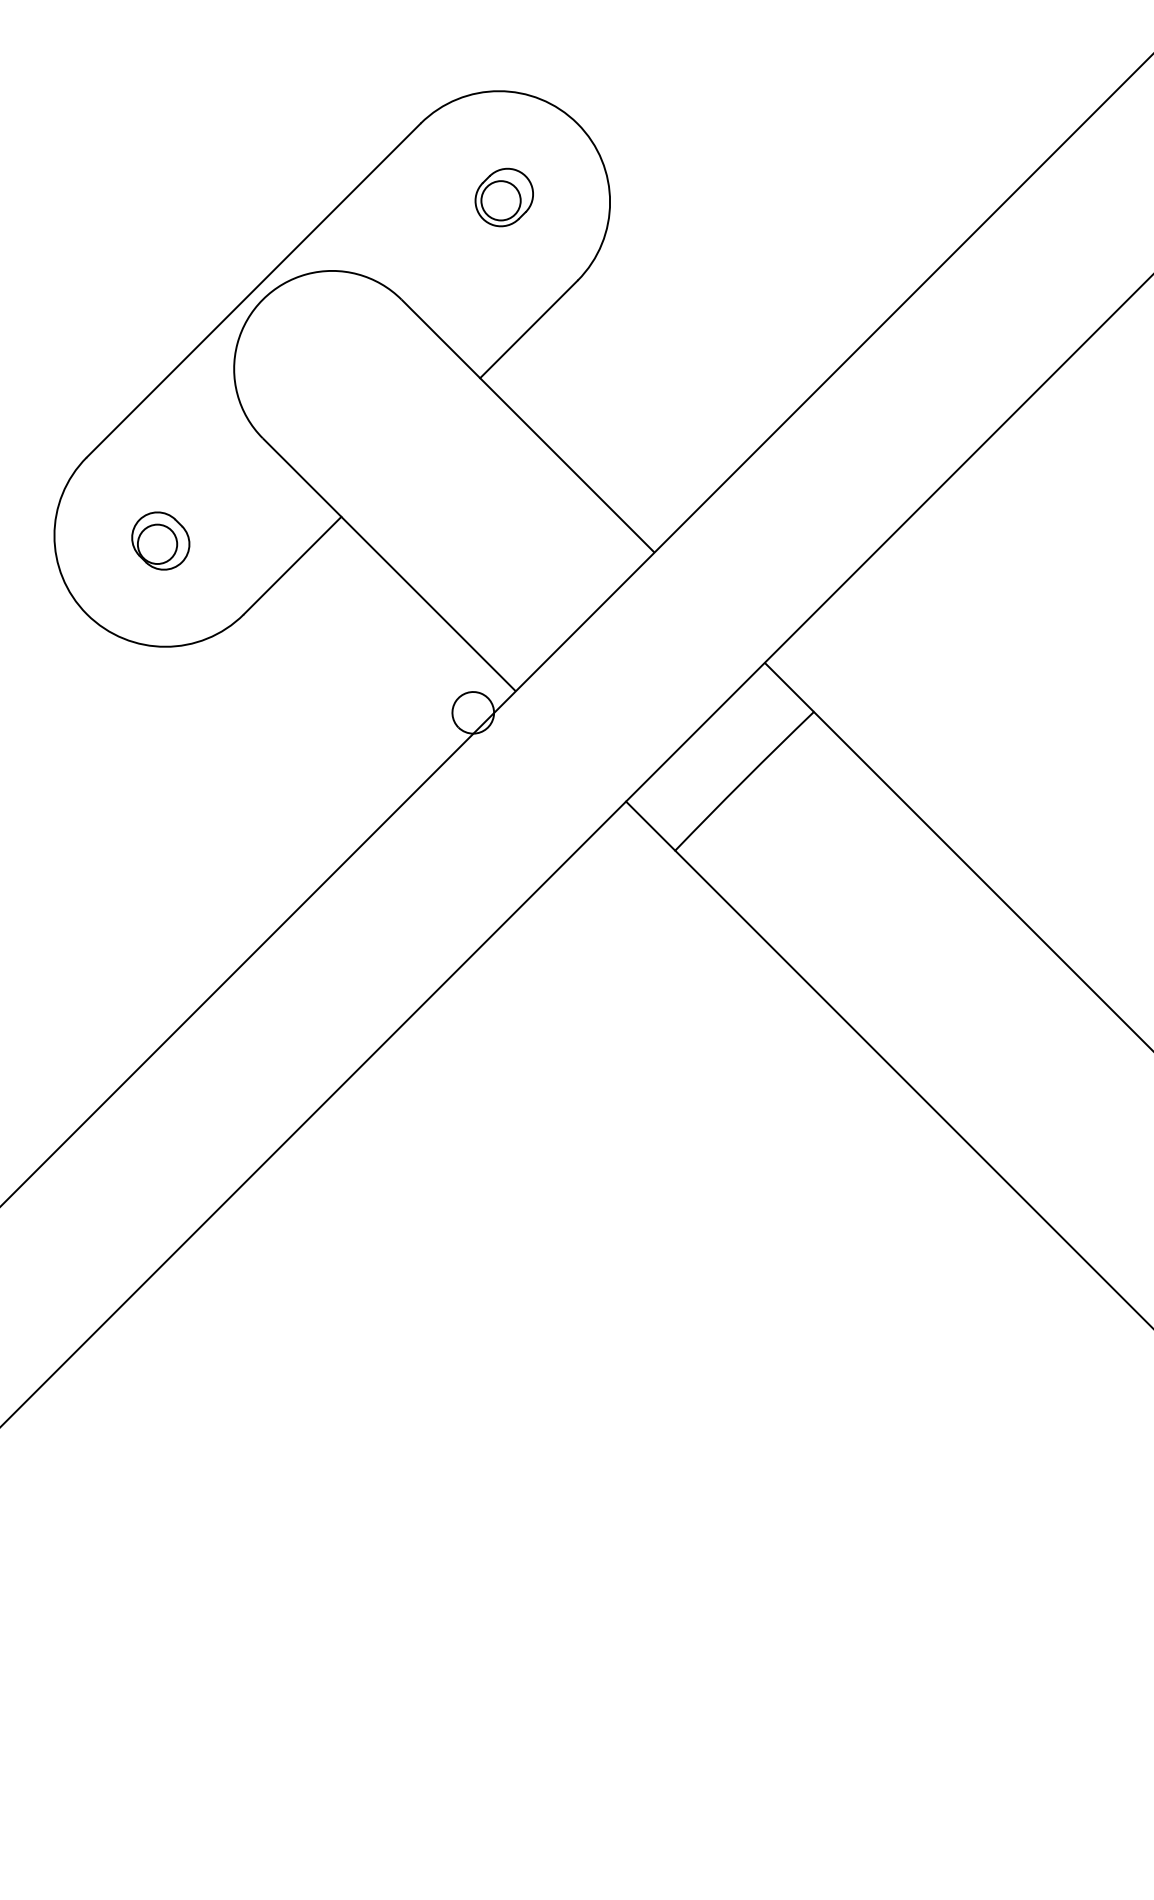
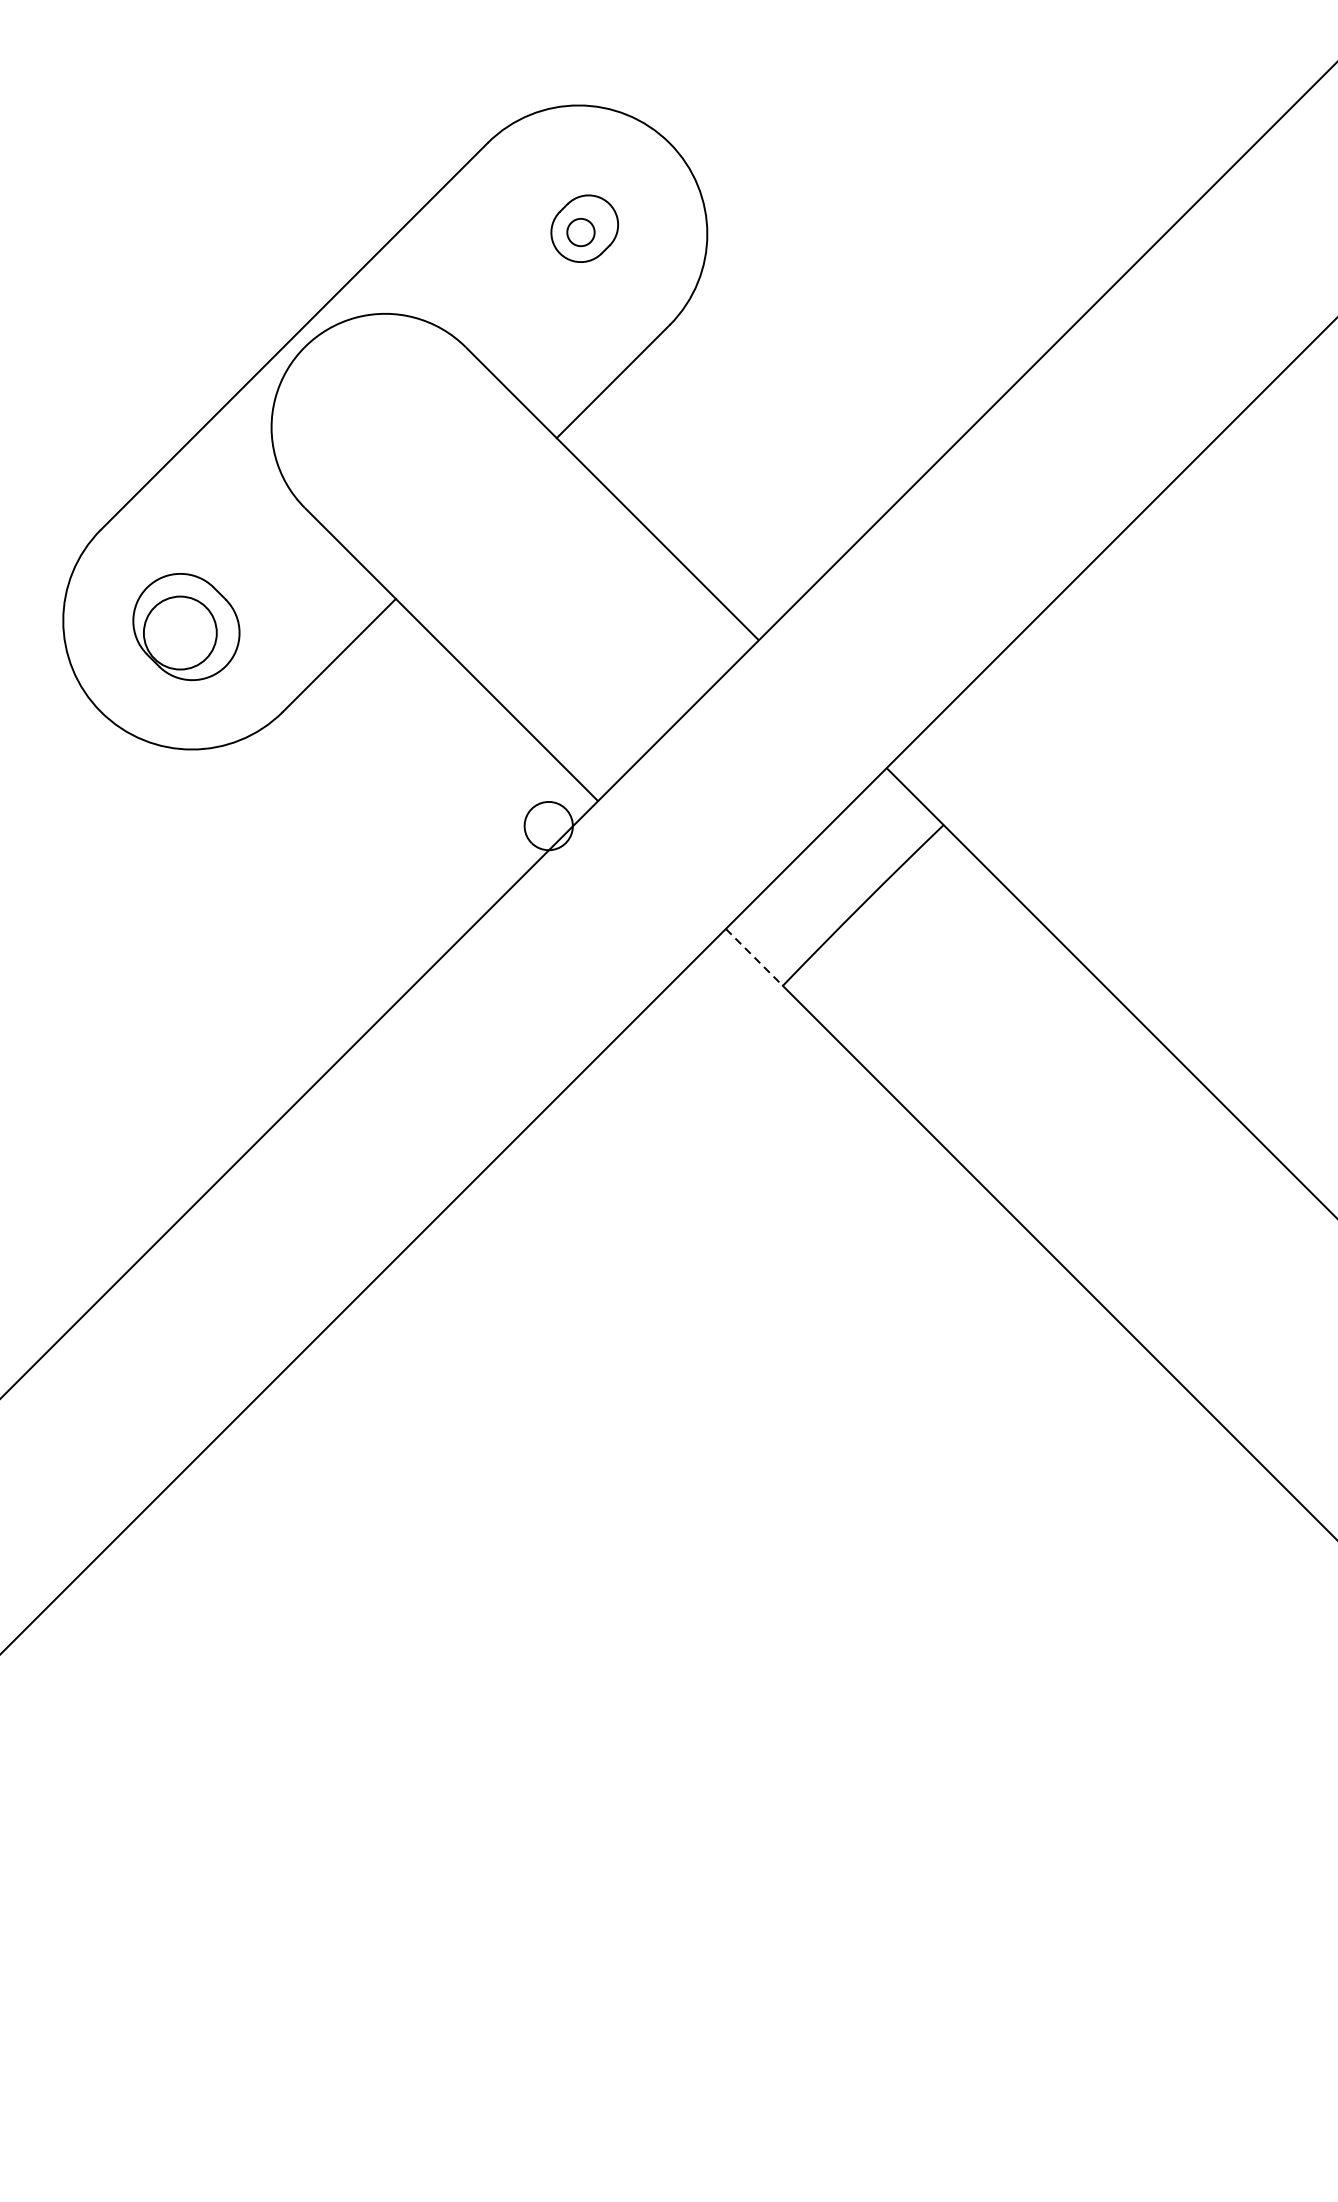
circle: (500, 200) -> (580, 232), size x0.6
part: (160, 540) -> (186, 626), size x1.6
line: (650, 826) -> (754, 957), solid -> dashed

